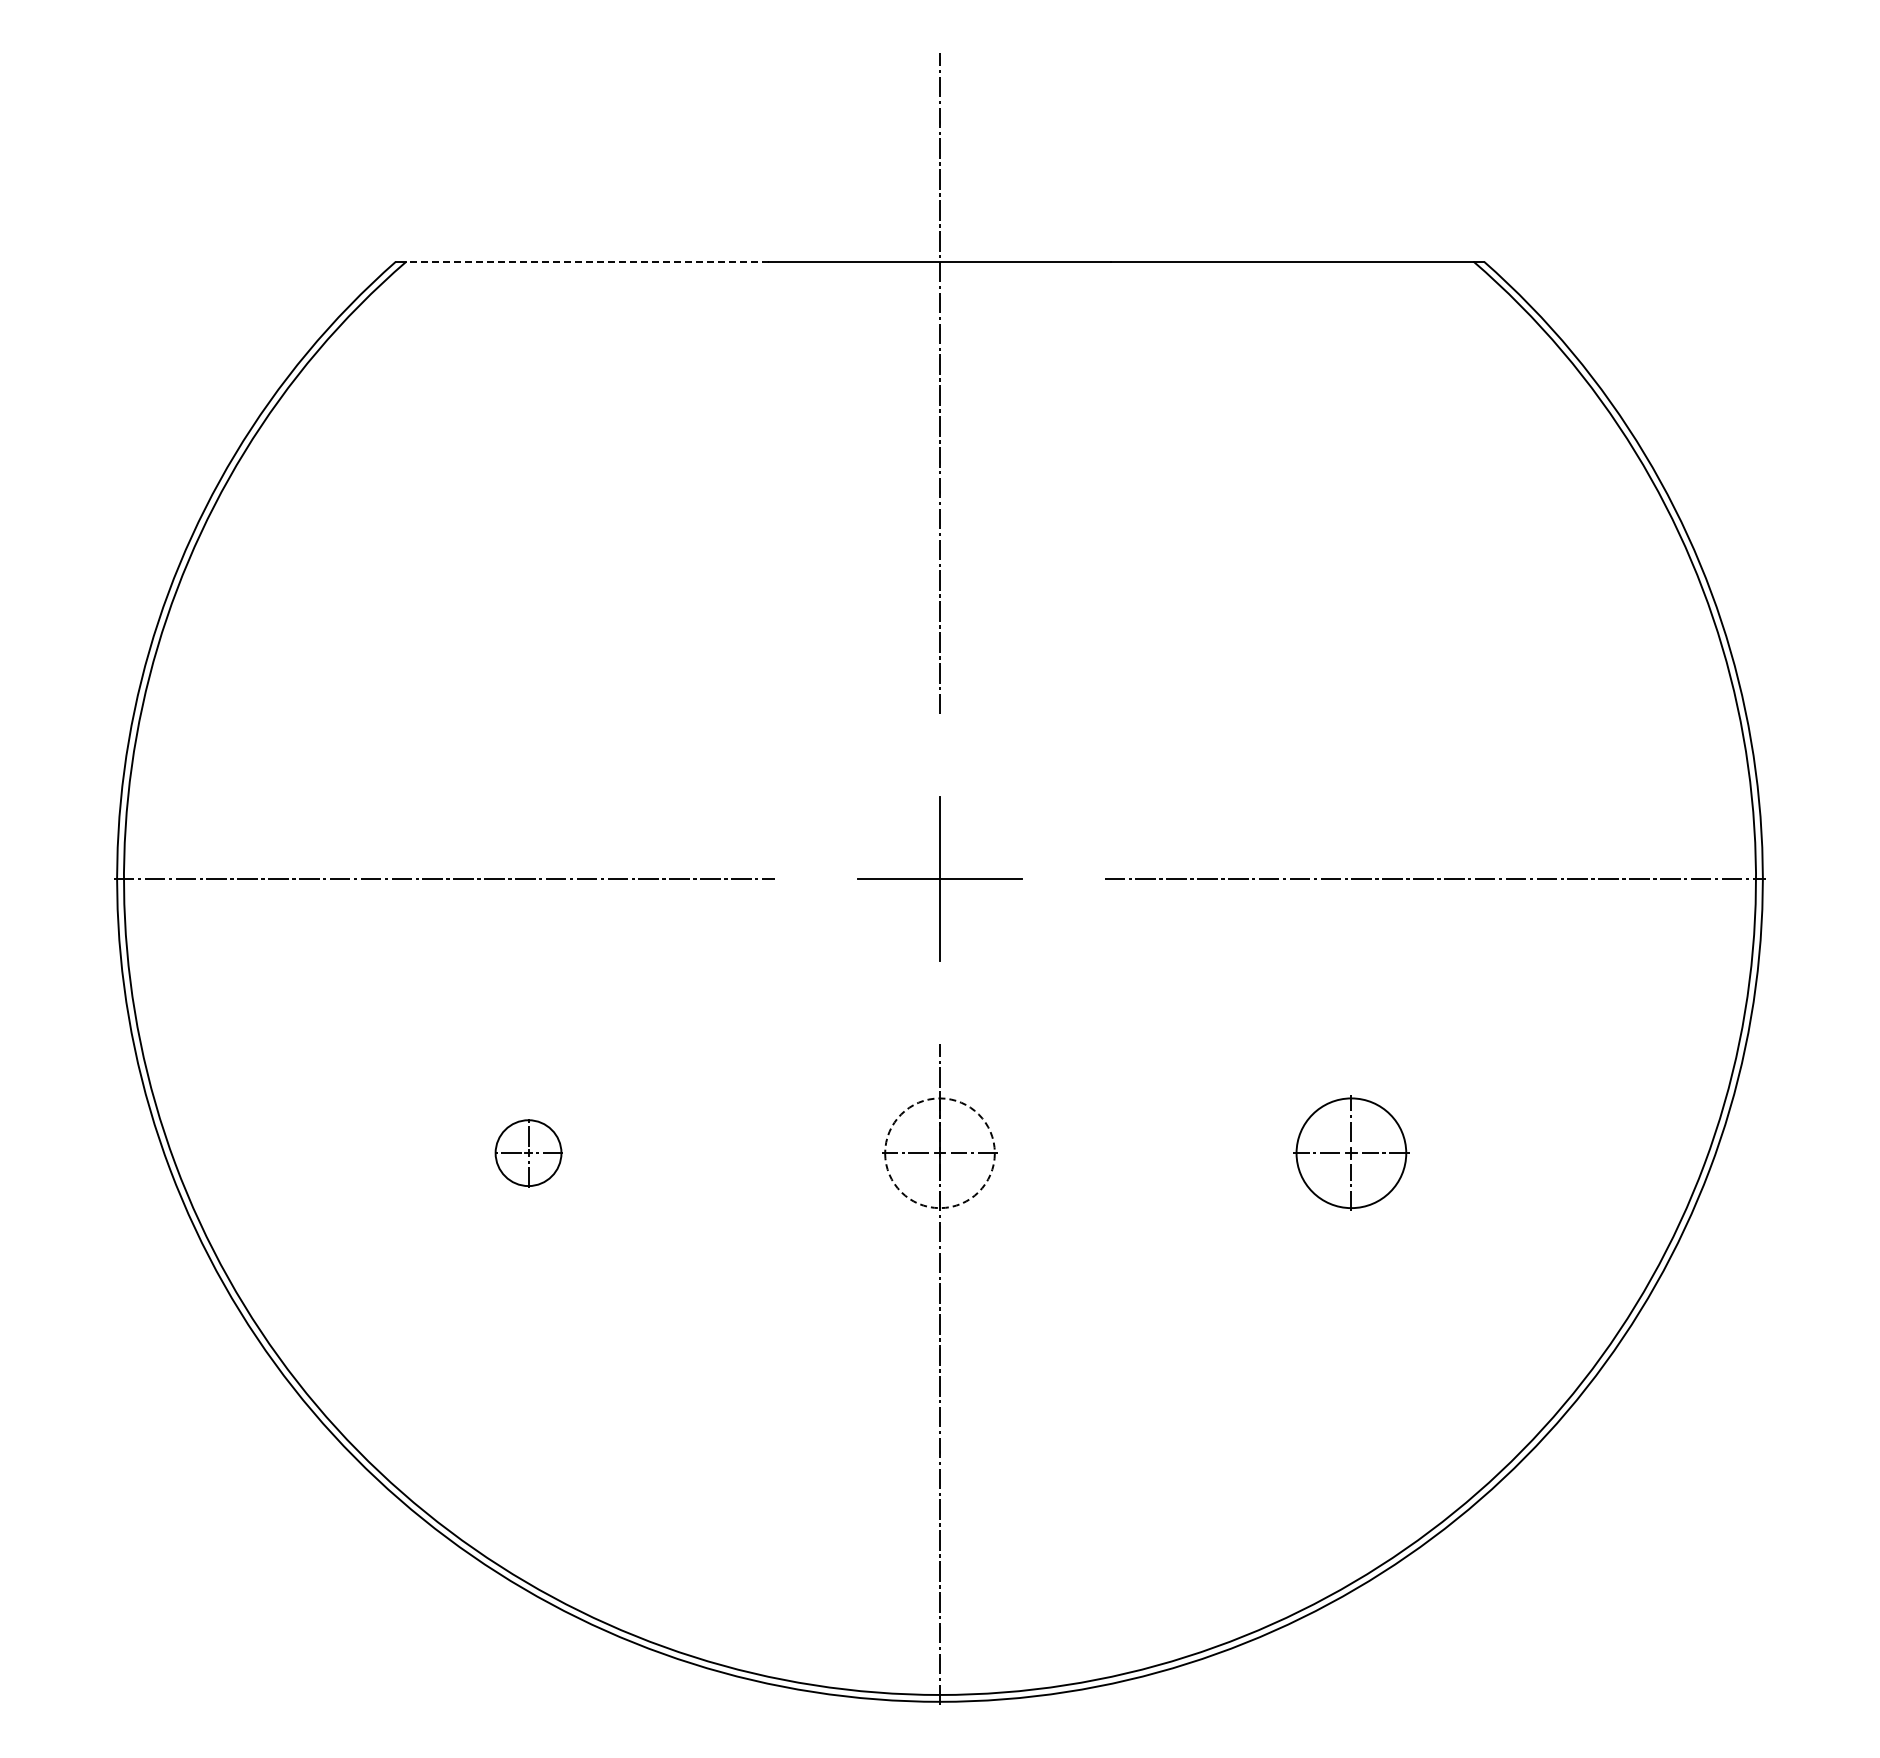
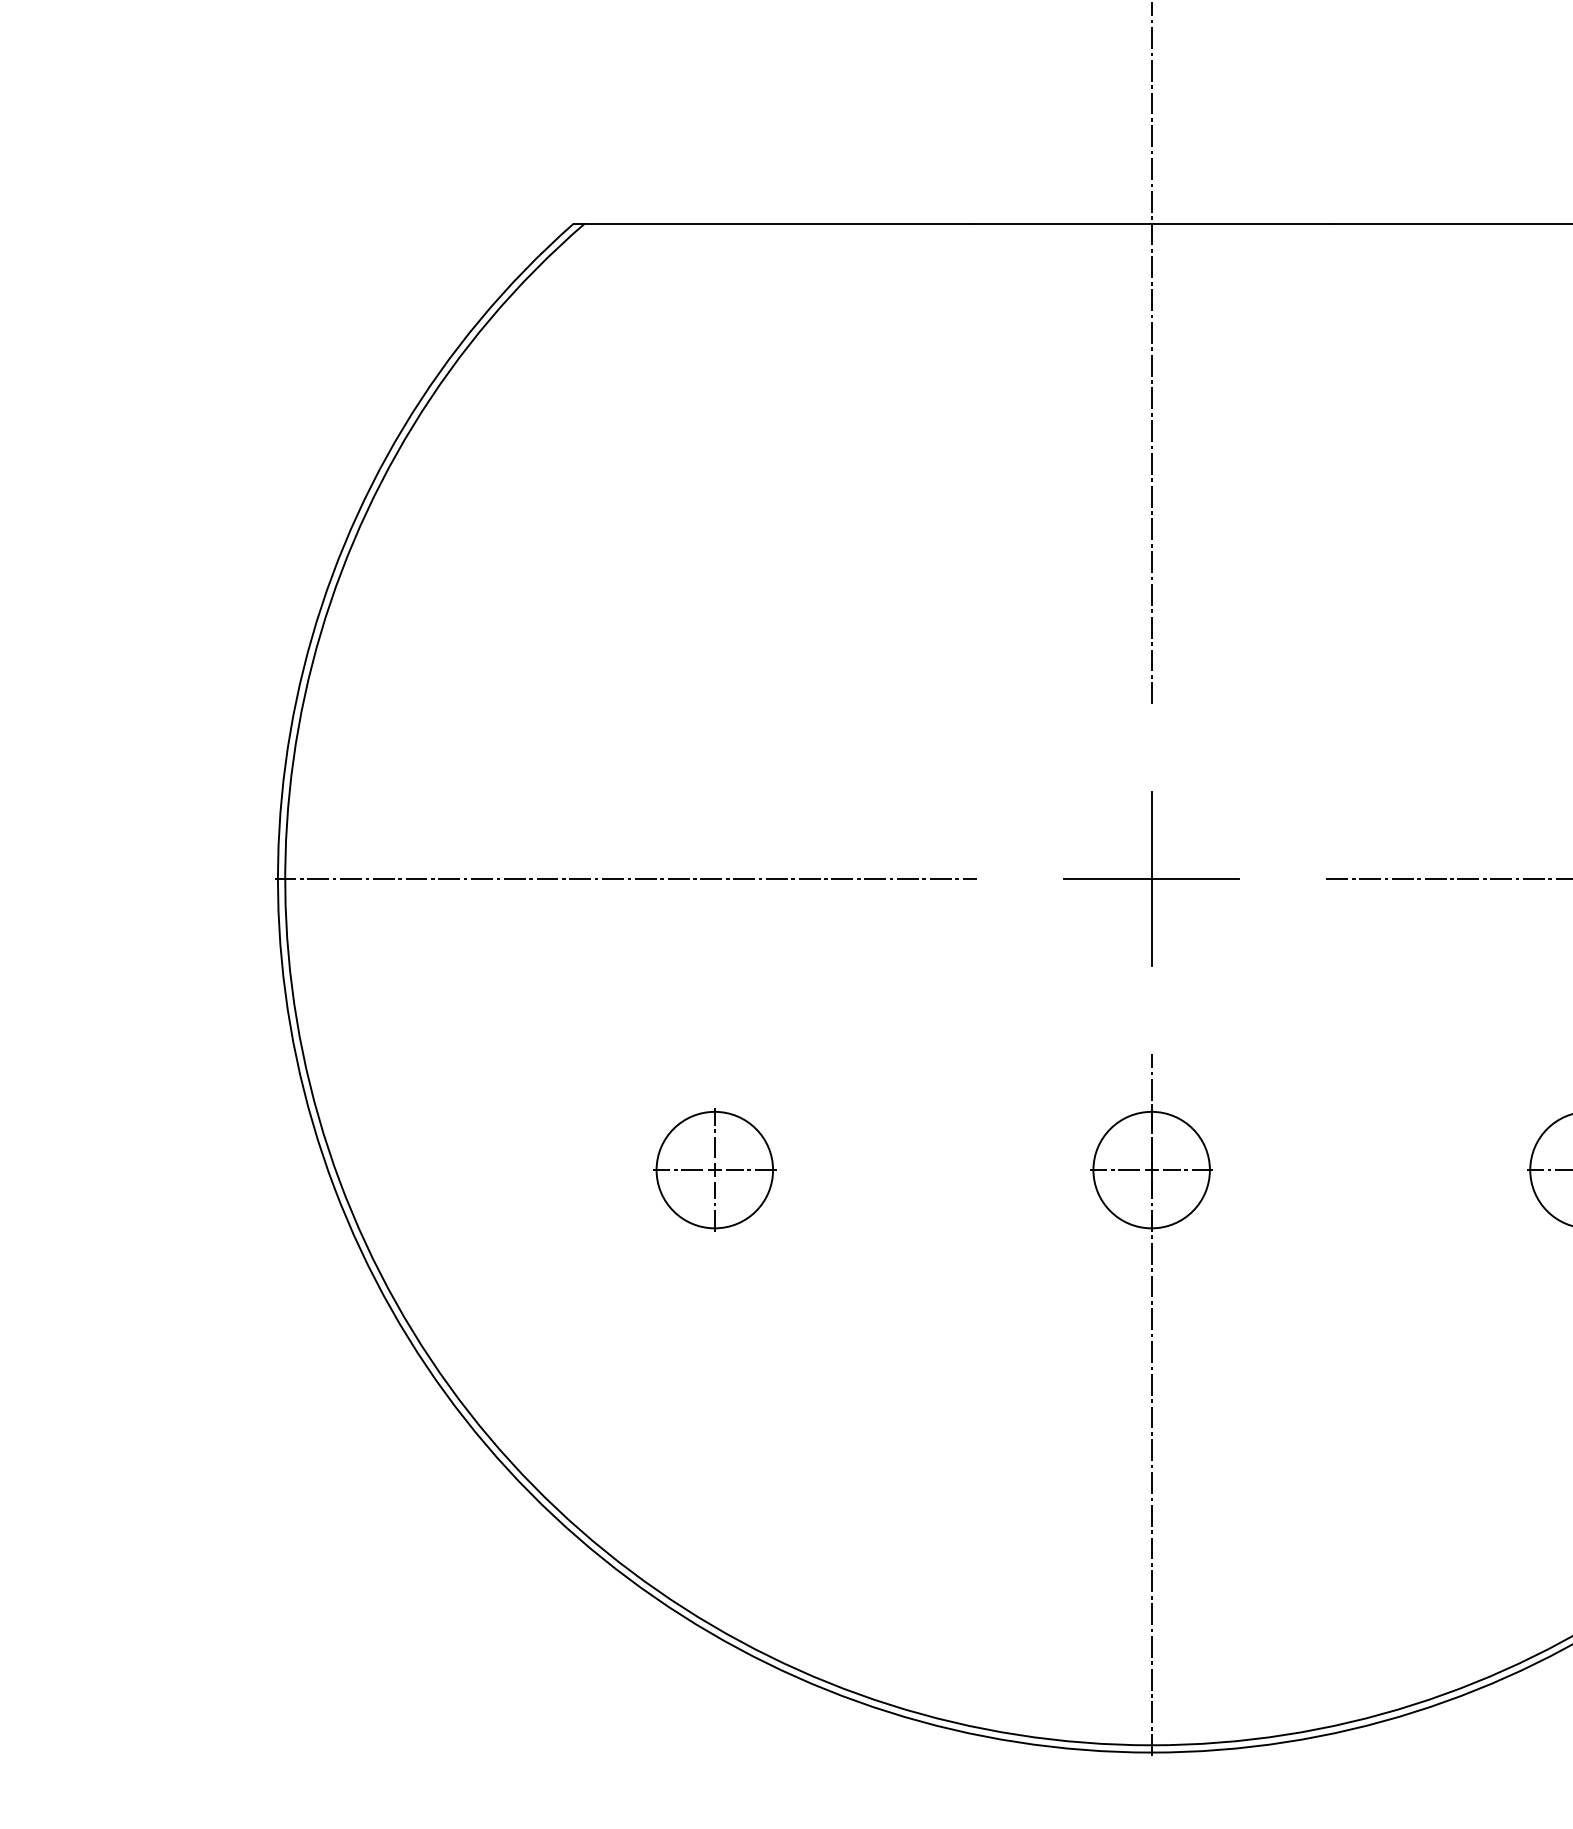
line: (586, 261) -> (776, 223), dashed -> solid
part: (528, 1152) -> (714, 1169), size x1.67
circle: (939, 1153) -> (1151, 1170), dashed -> solid

